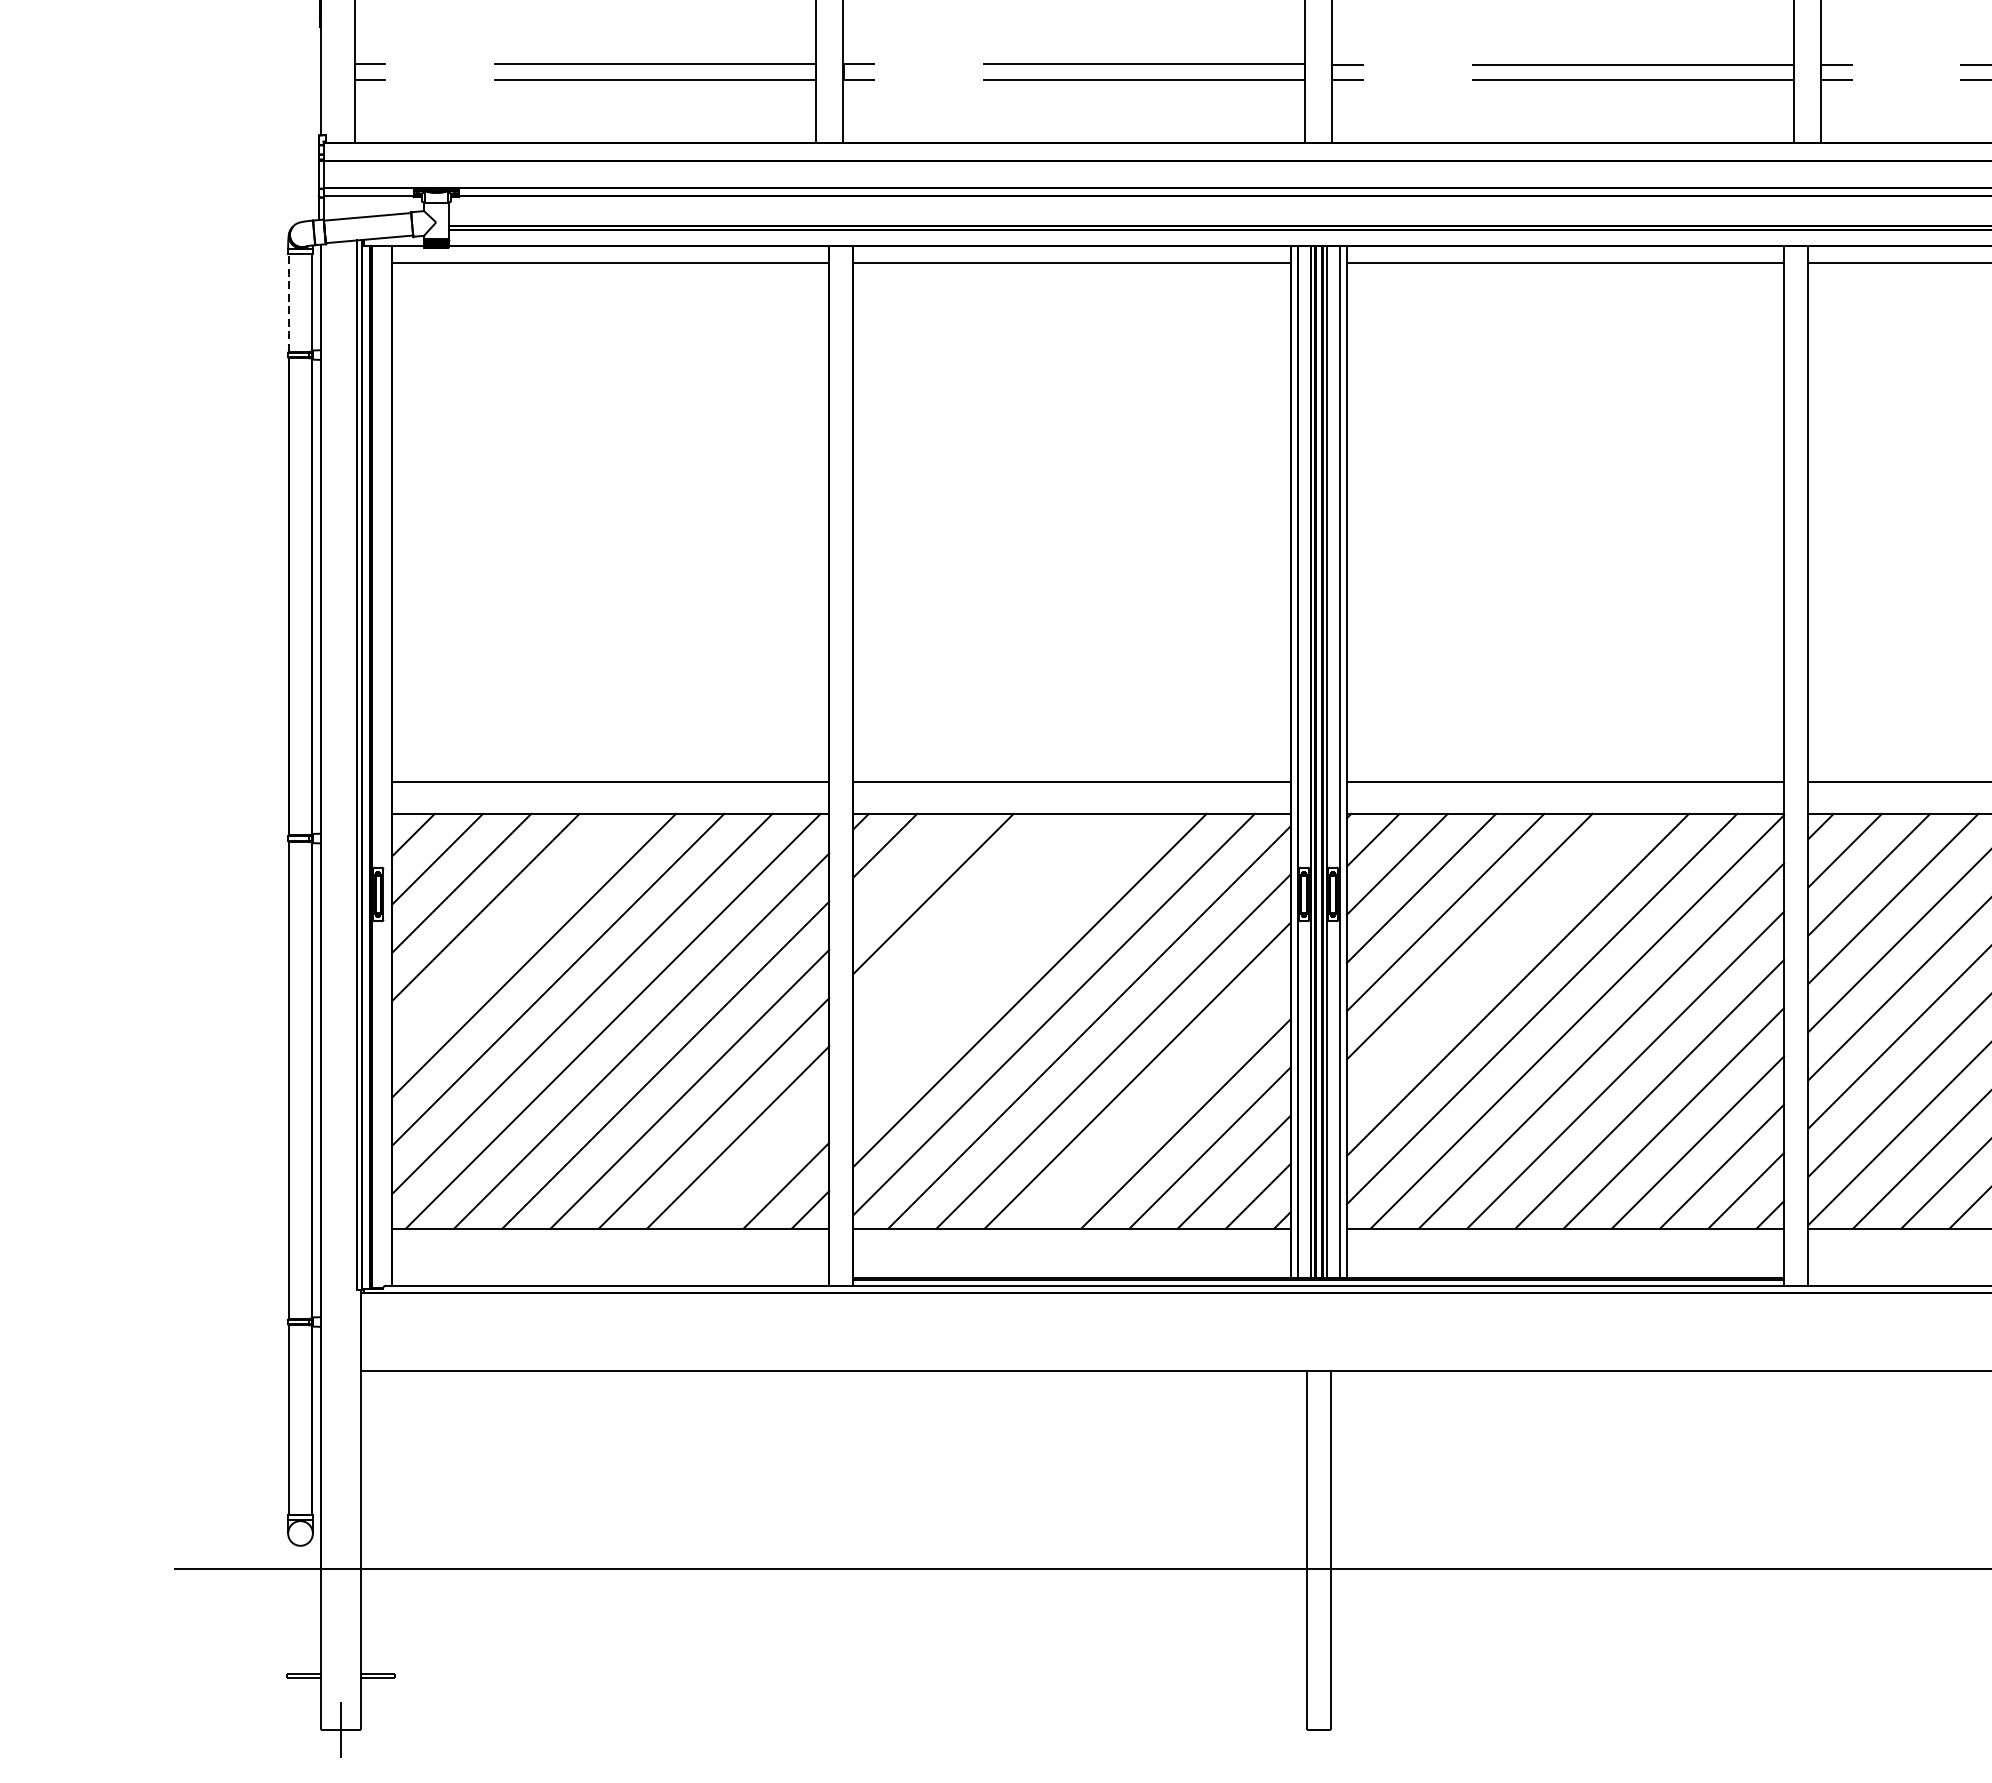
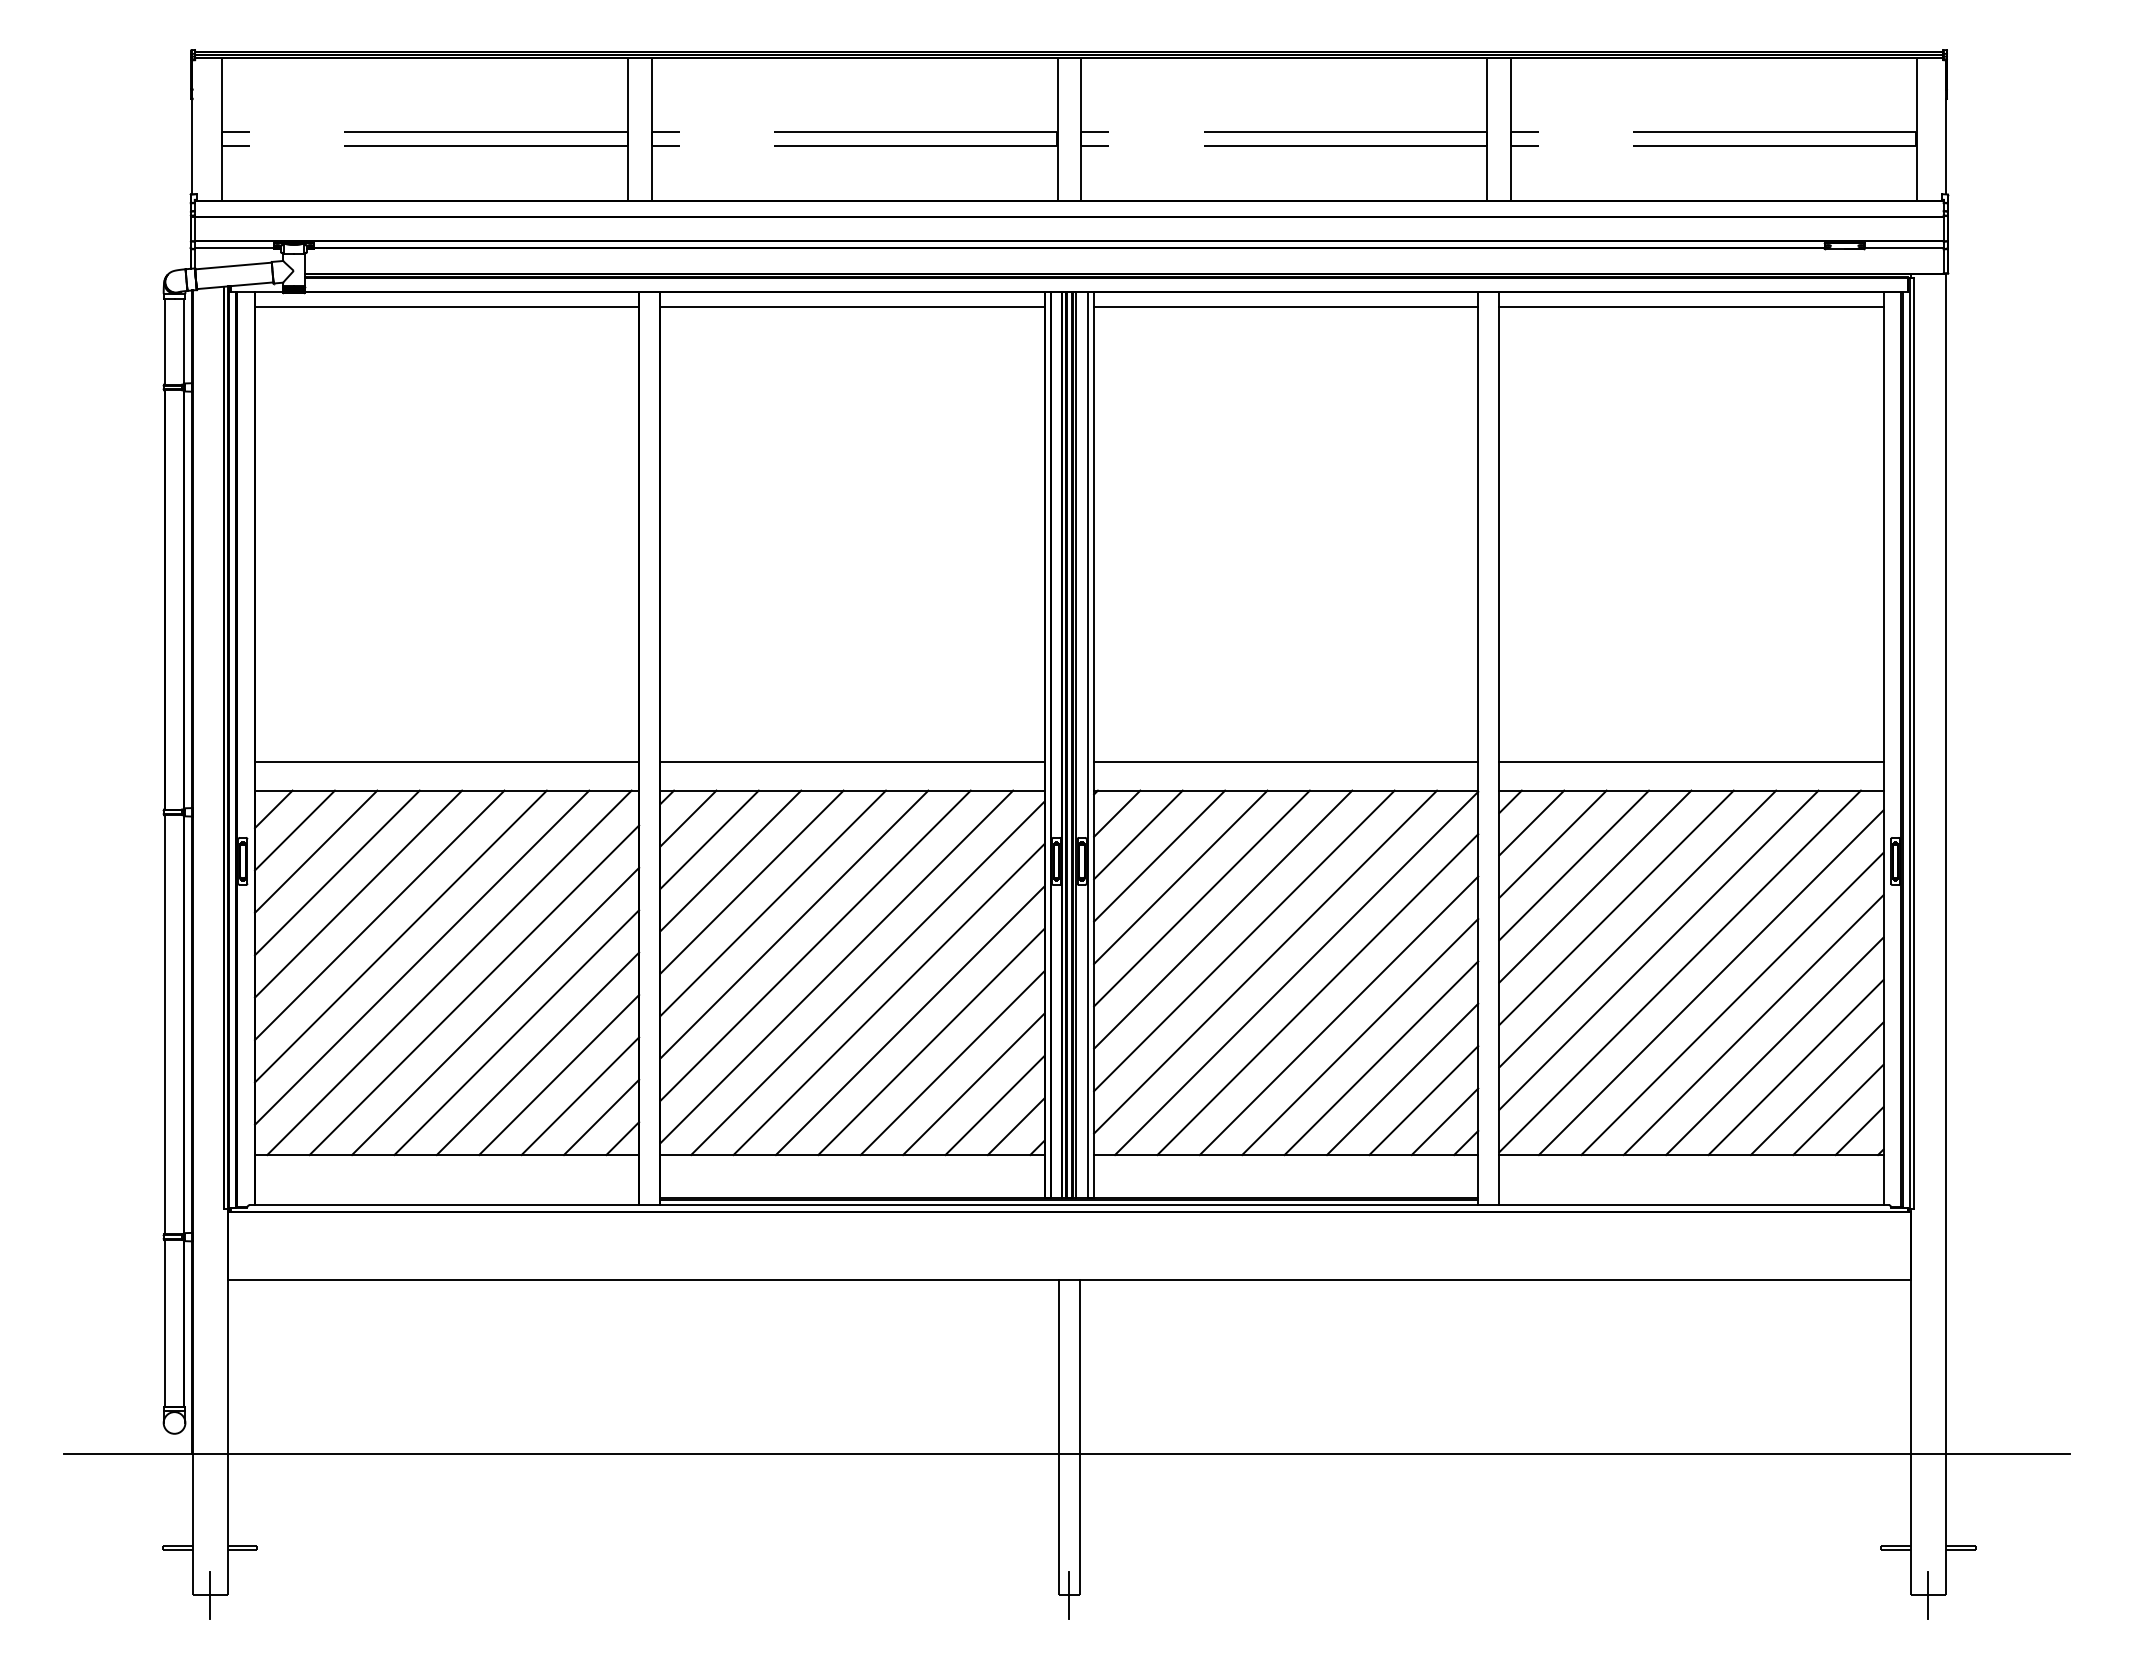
line: (289, 302) -> (164, 341), dashed -> solid
line: (909, 869) -> (709, 839), added
line: (957, 917) -> (751, 881), added
line: (509, 930) -> (358, 893), added
line: (982, 942) -> (773, 903), added
line: (1494, 960) -> (1223, 919), added
line: (1006, 966) -> (794, 924), added
line: (1161, 1099) -> (931, 1041), added
line: (762, 1161) -> (580, 1096), added
line: (1318, 1729) -> (1069, 1595), added

